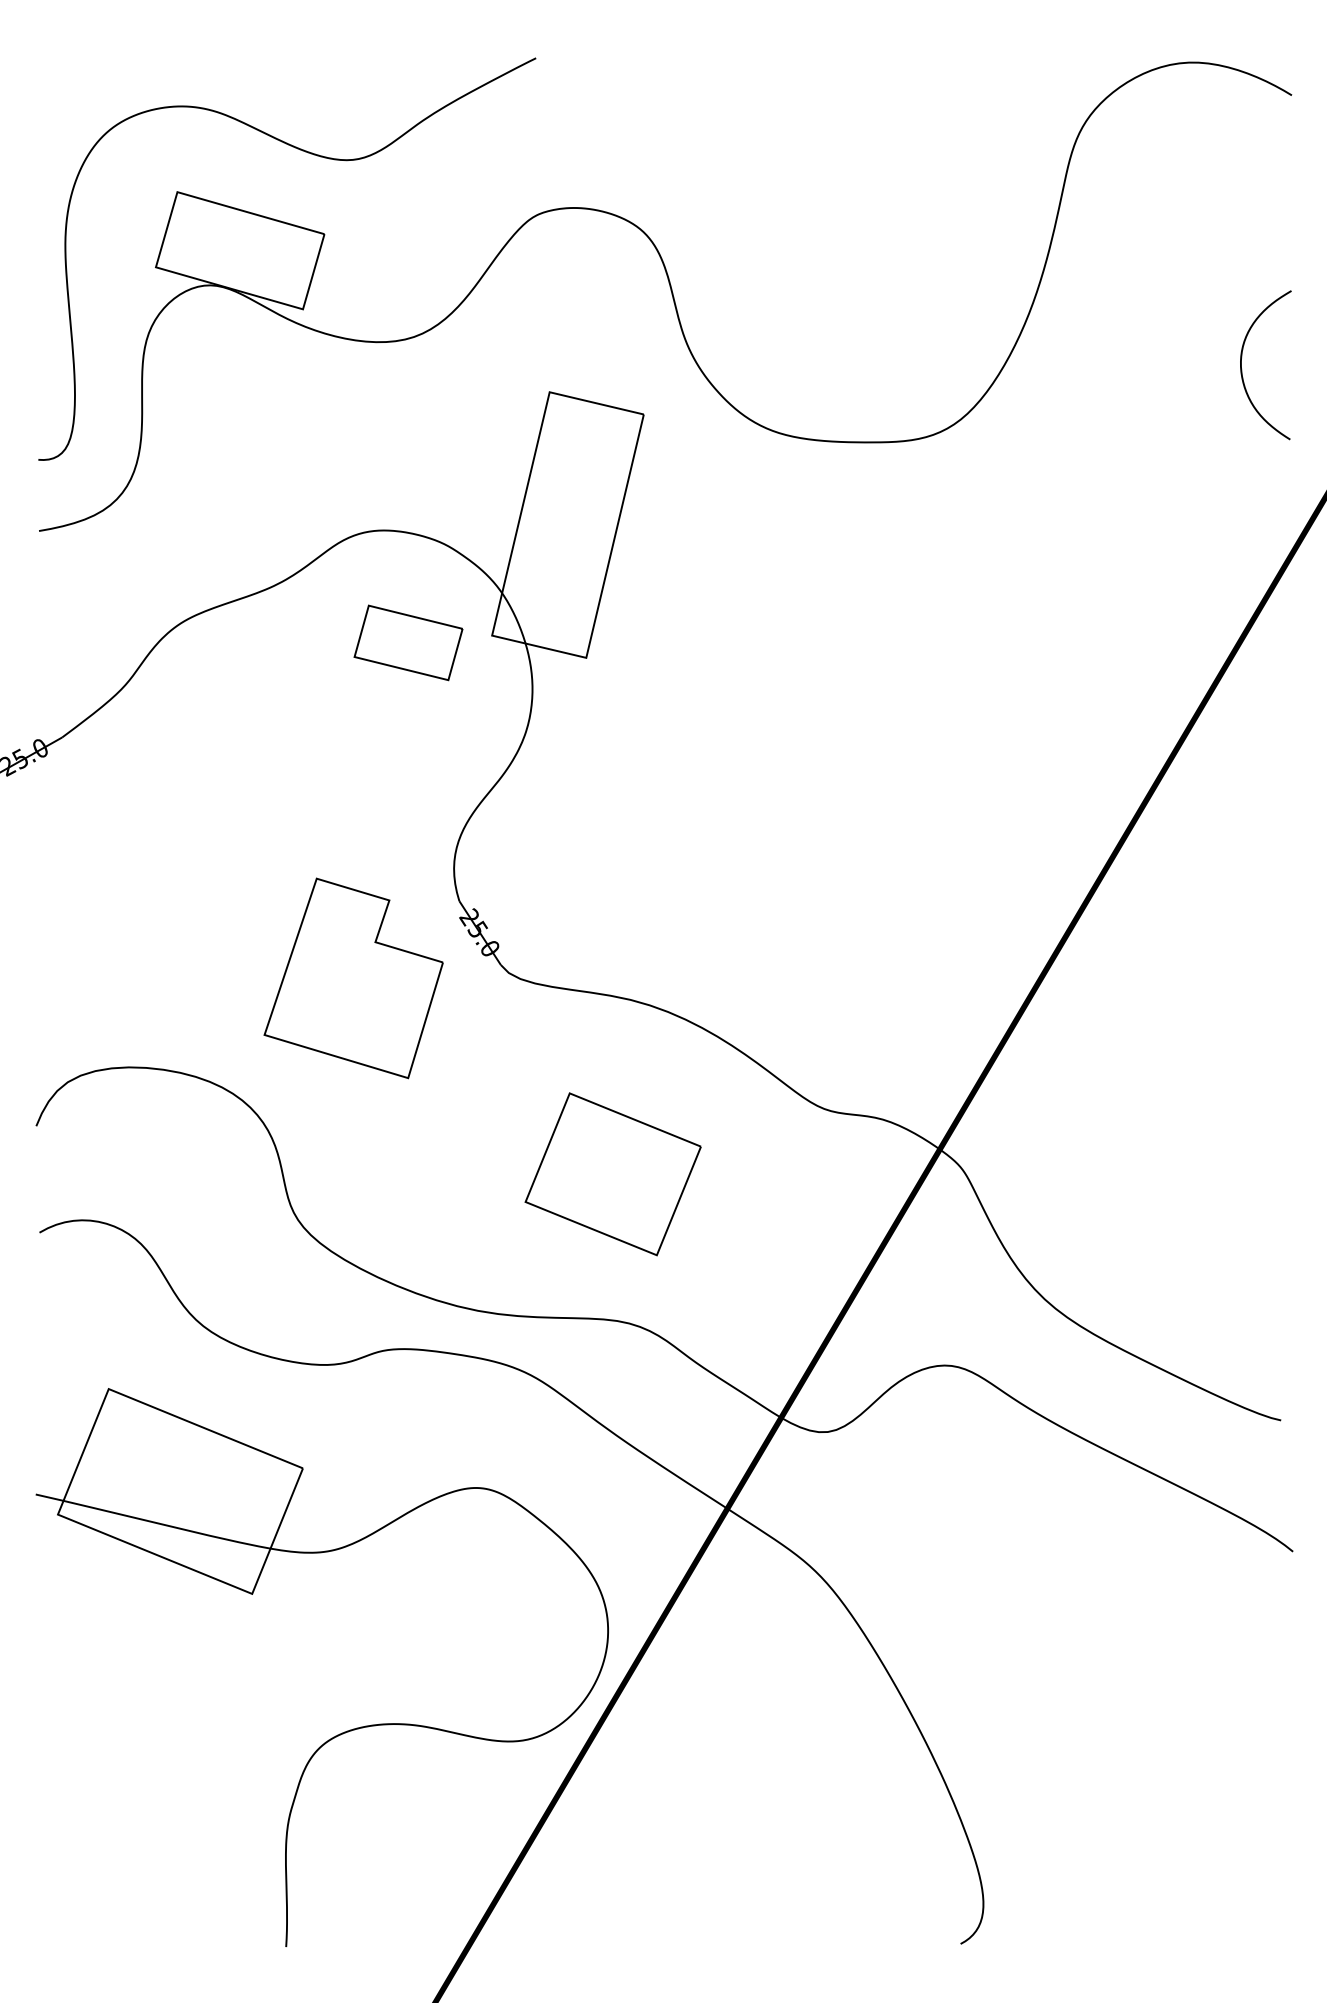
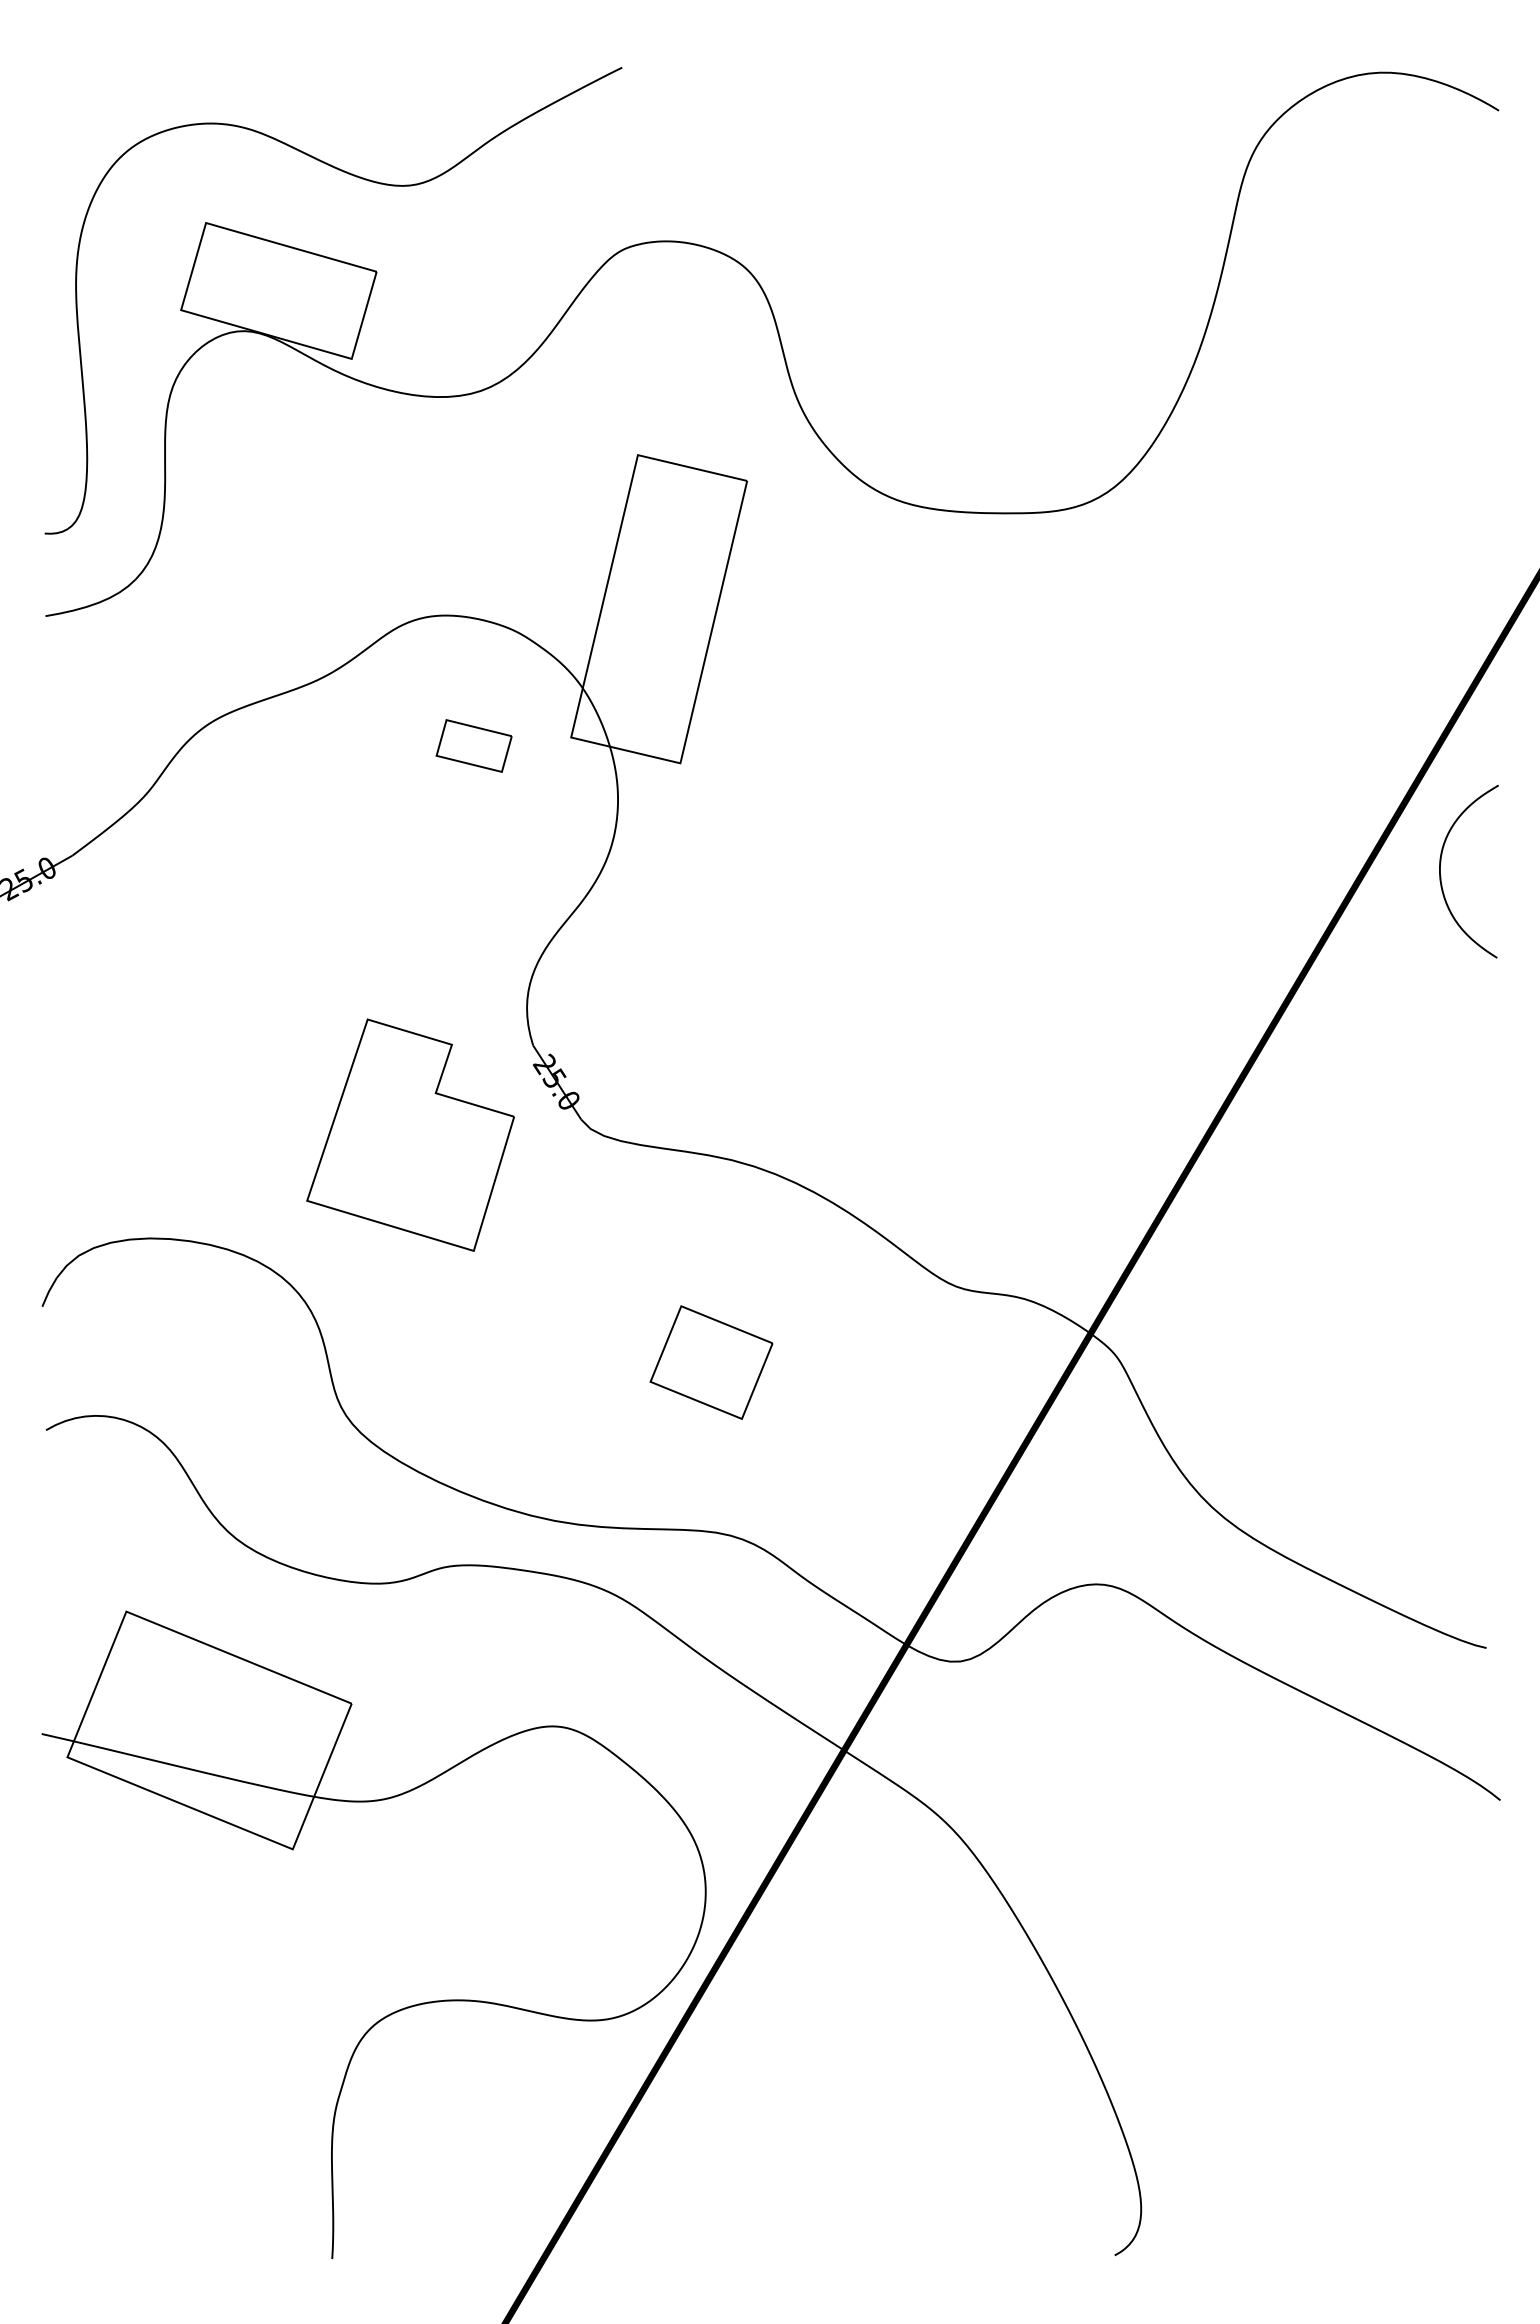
curve: (1242, 369) -> (1441, 876), moved
part: (408, 642) -> (474, 745), size x0.6
part: (612, 1174) -> (710, 1362), size x0.6

